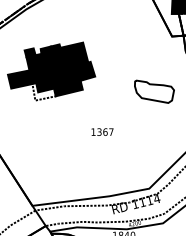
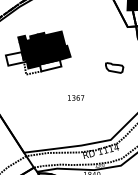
fill: (21, 79) -> (15, 58), removed
fill: (67, 88) -> (50, 65), removed
part: (154, 91) -> (114, 67), size x0.6

